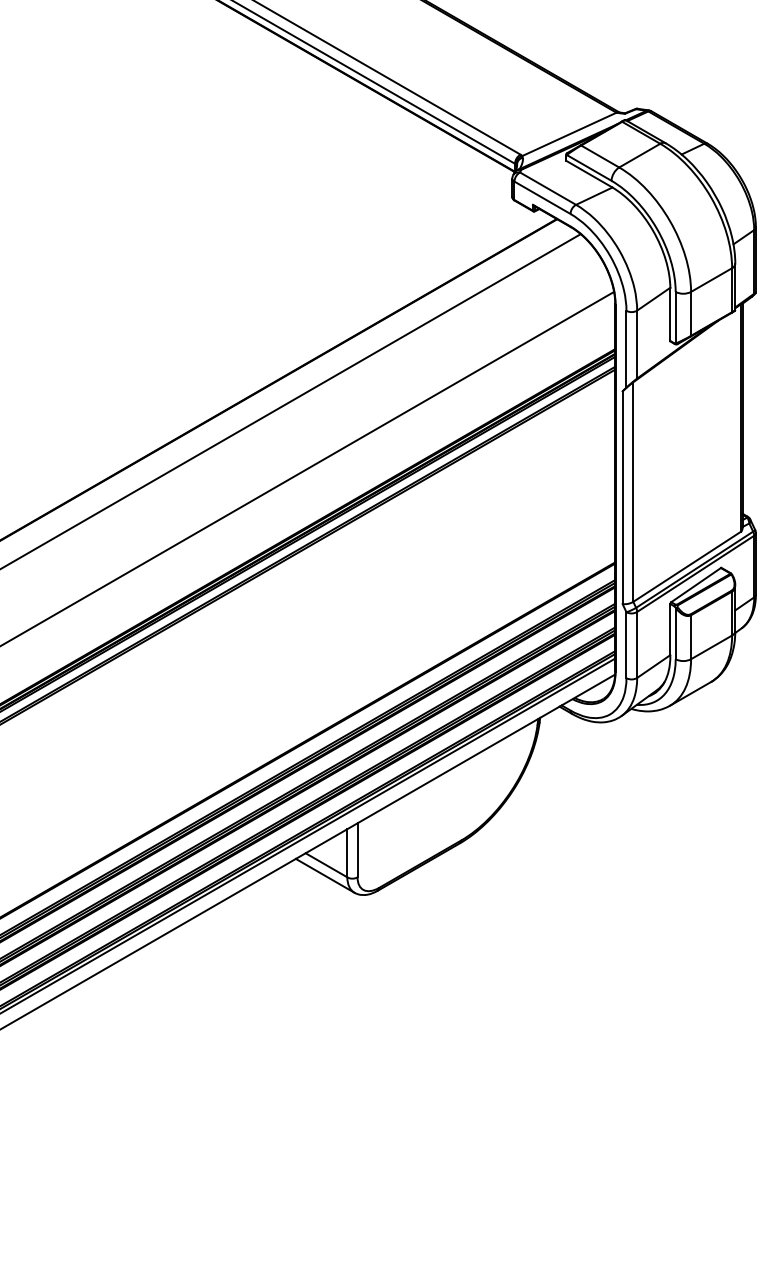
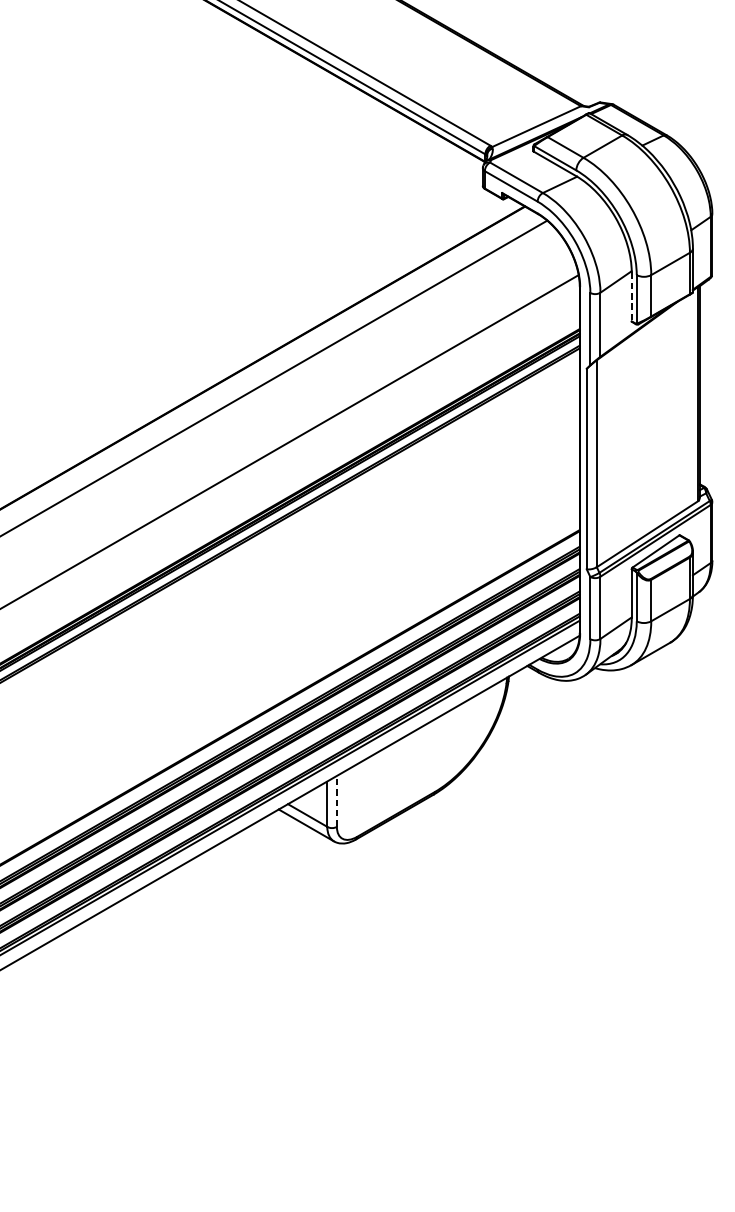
line: (670, 315) -> (631, 297), solid -> dashed
line: (357, 849) -> (336, 800), solid -> dashed

